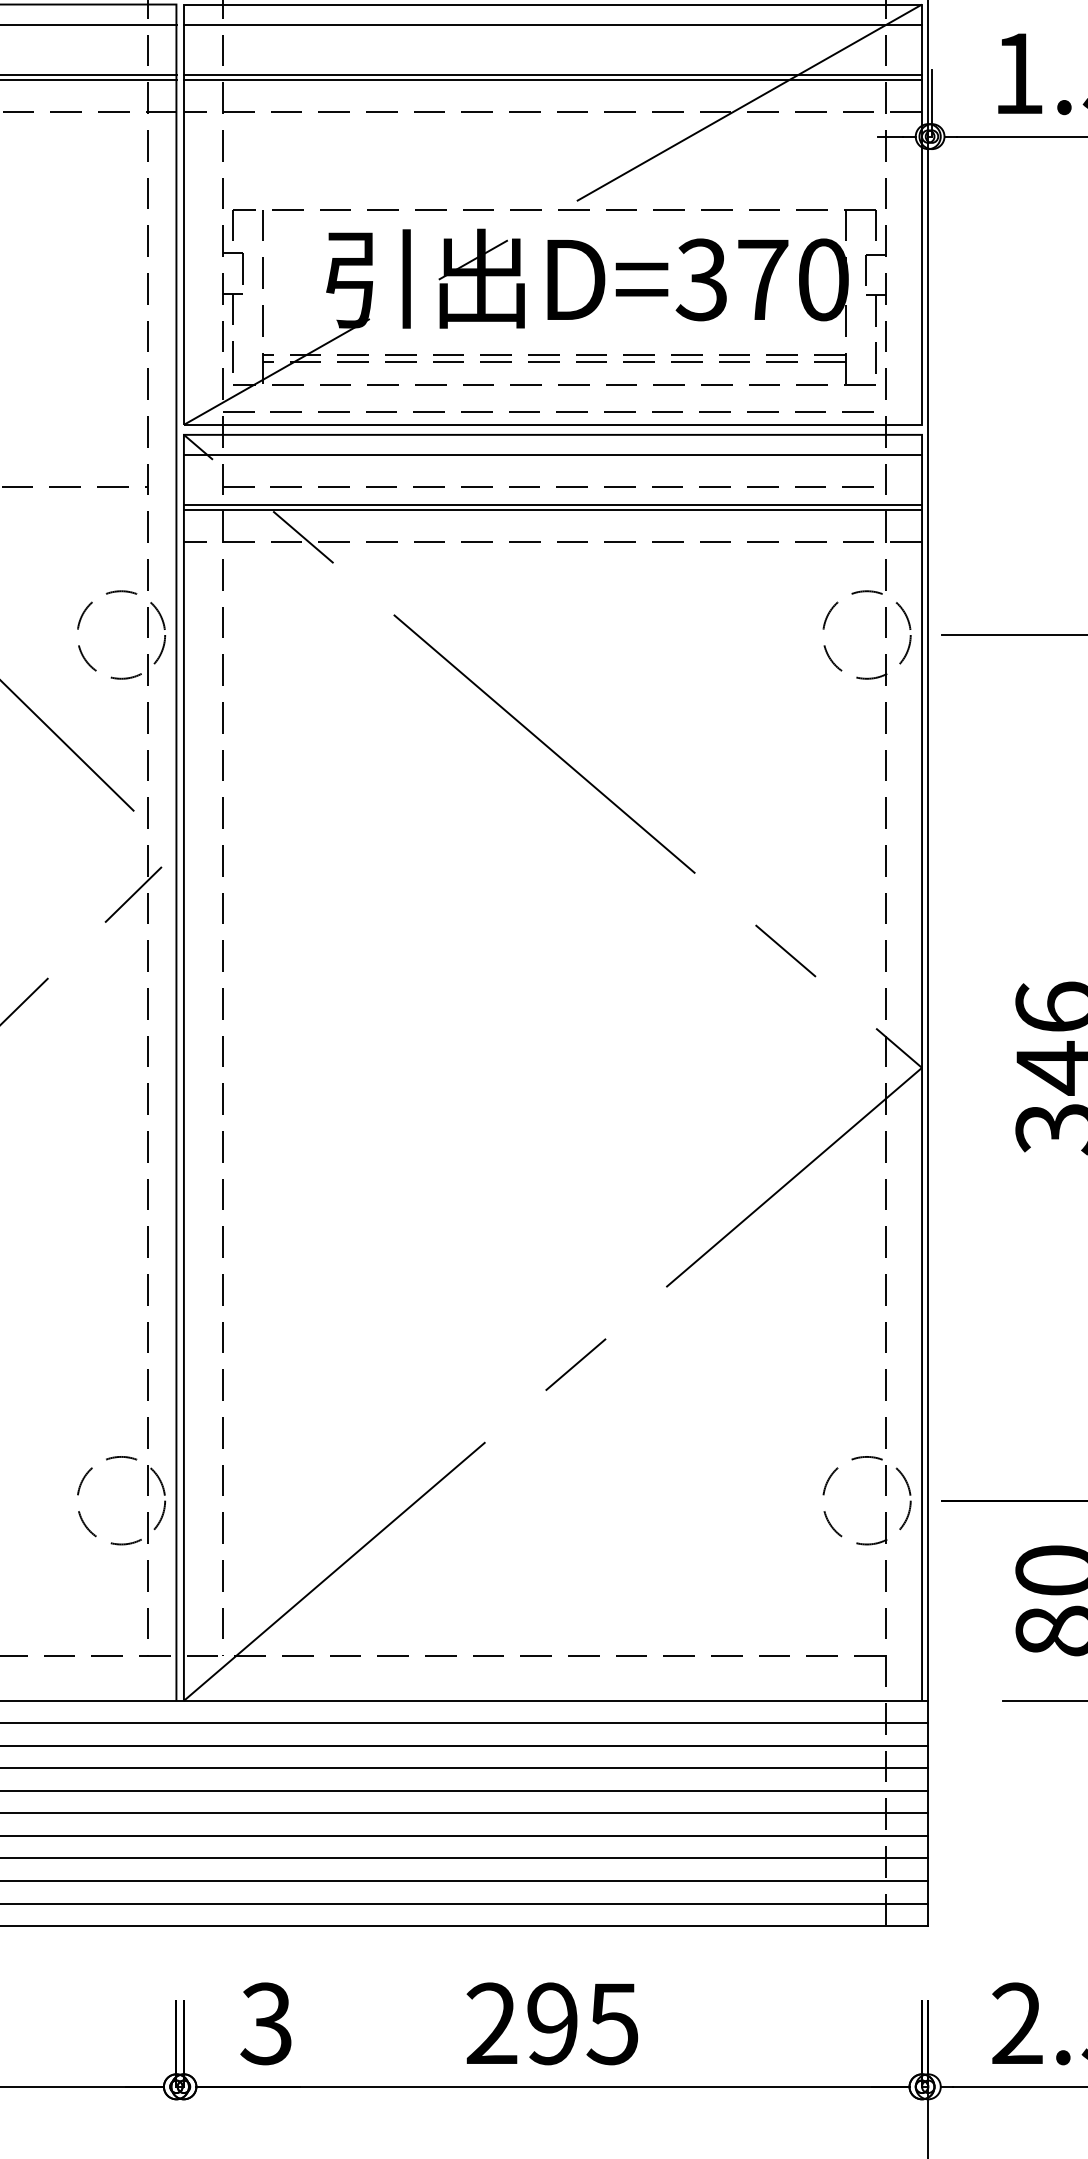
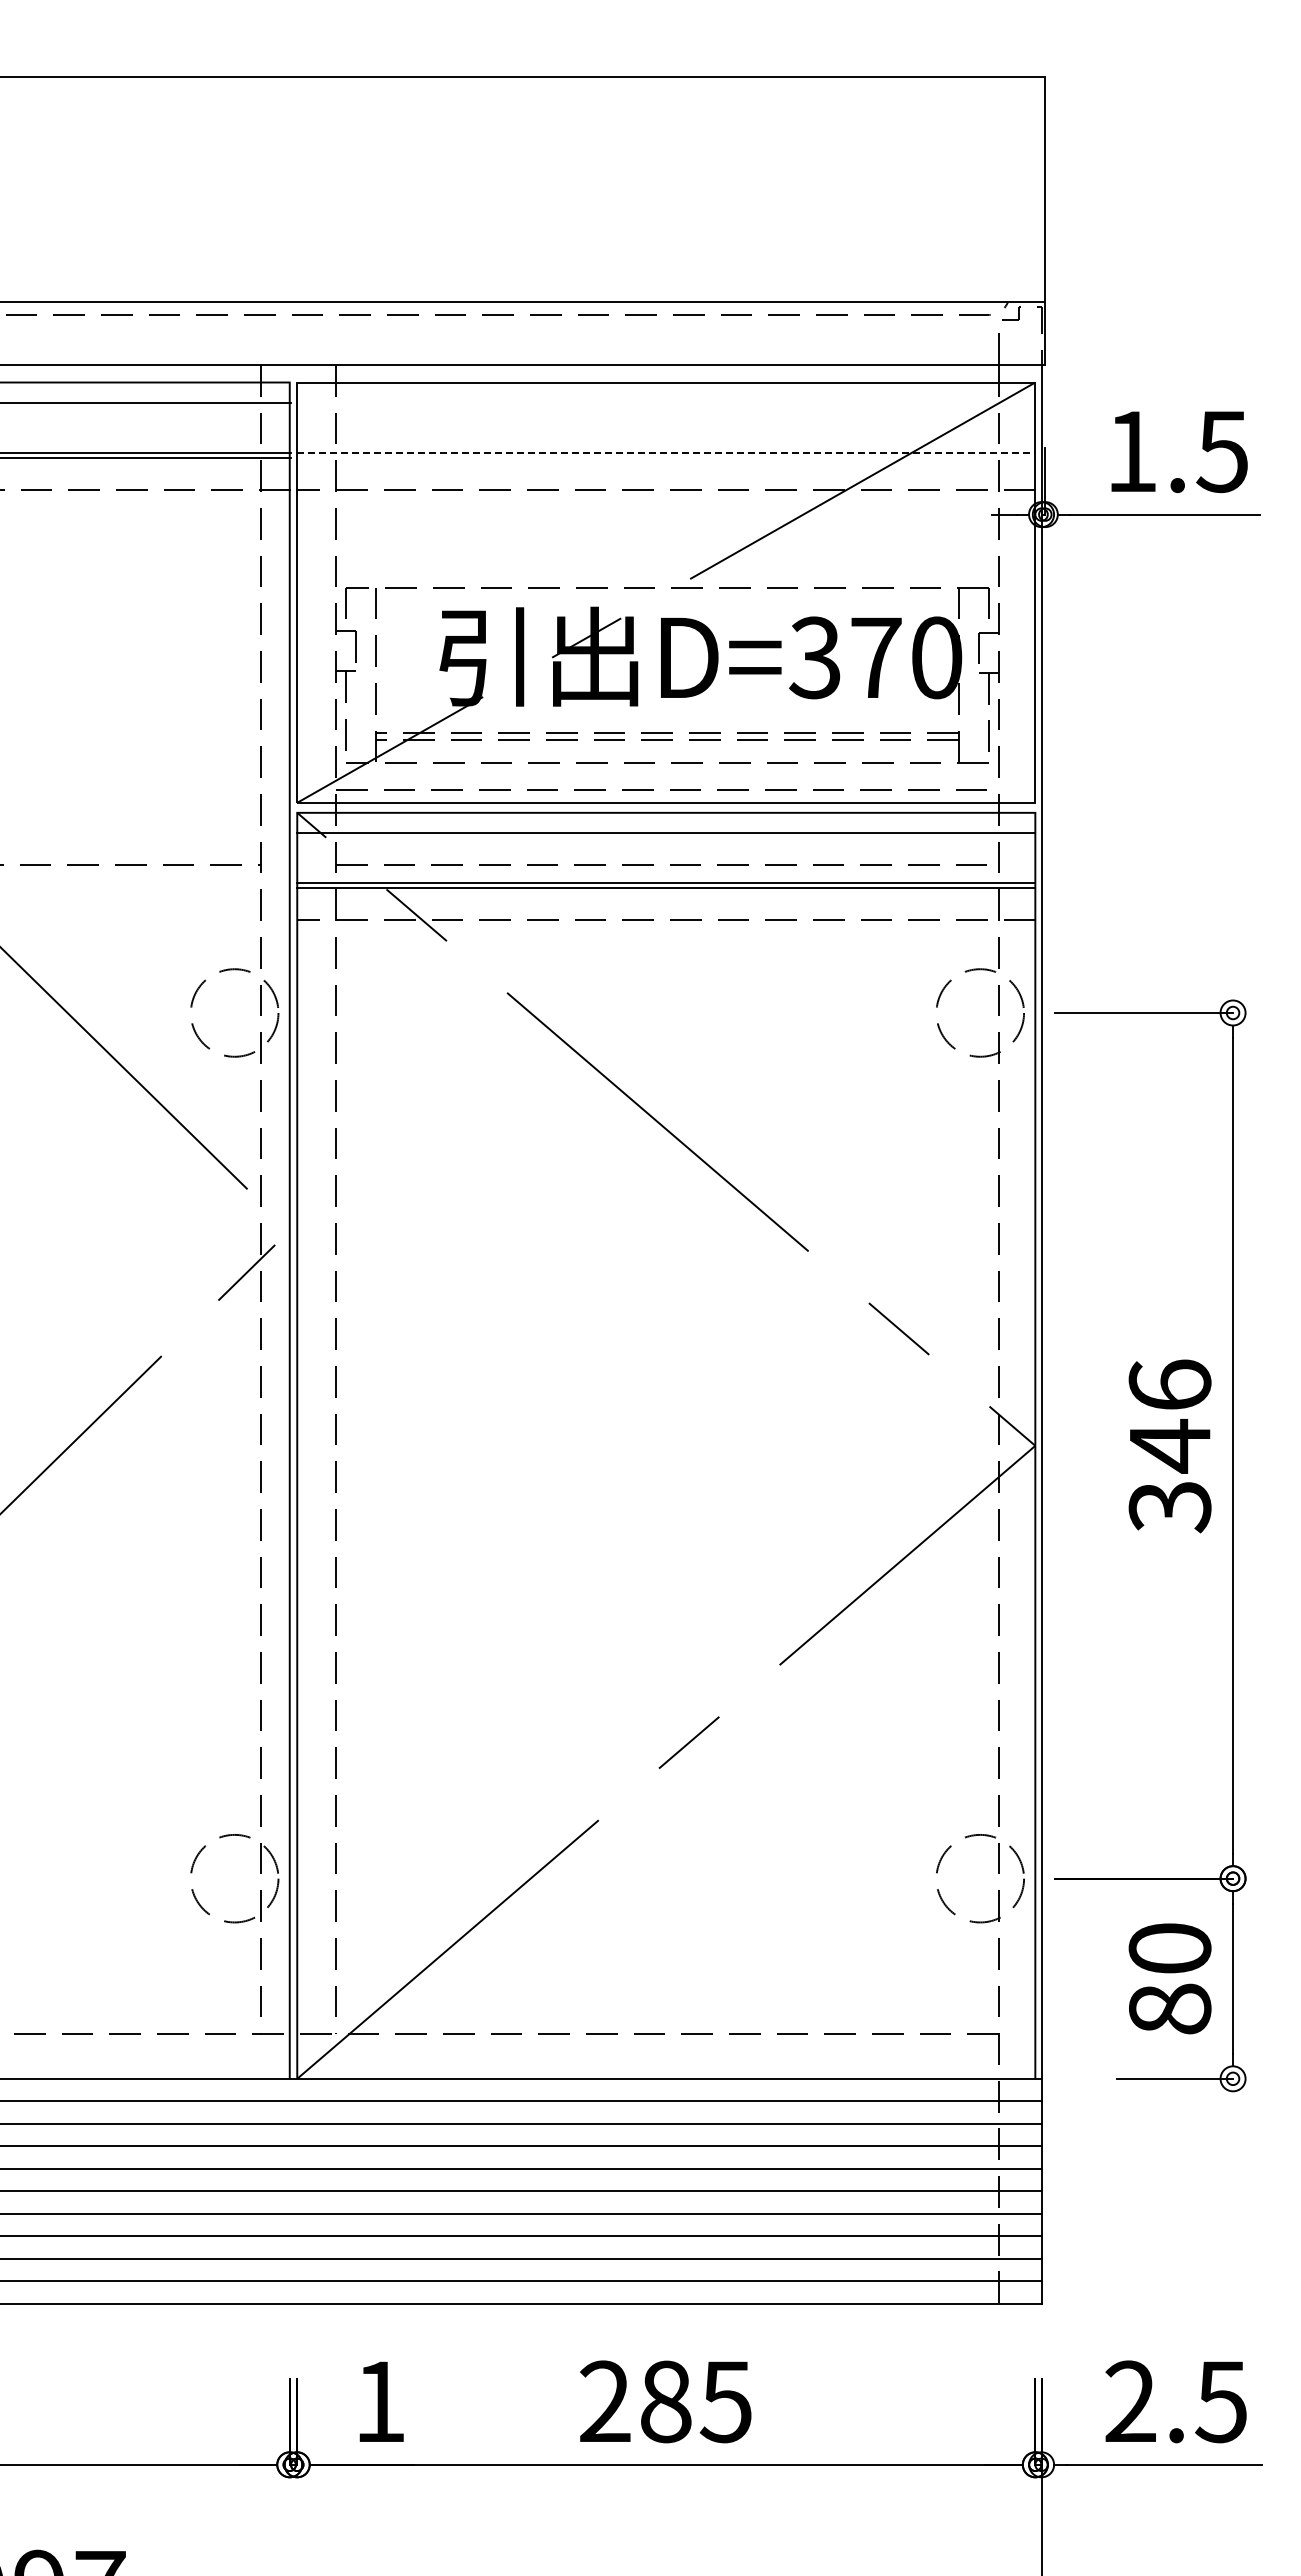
line: (553, 24) -> (666, 402), removed
line: (553, 74) -> (666, 452), solid -> dashed
line: (553, 79) -> (666, 457), removed
text: (265, 2023) -> (378, 2401), 3 -> 1
text: (552, 2023) -> (665, 2401), 295 -> 285

